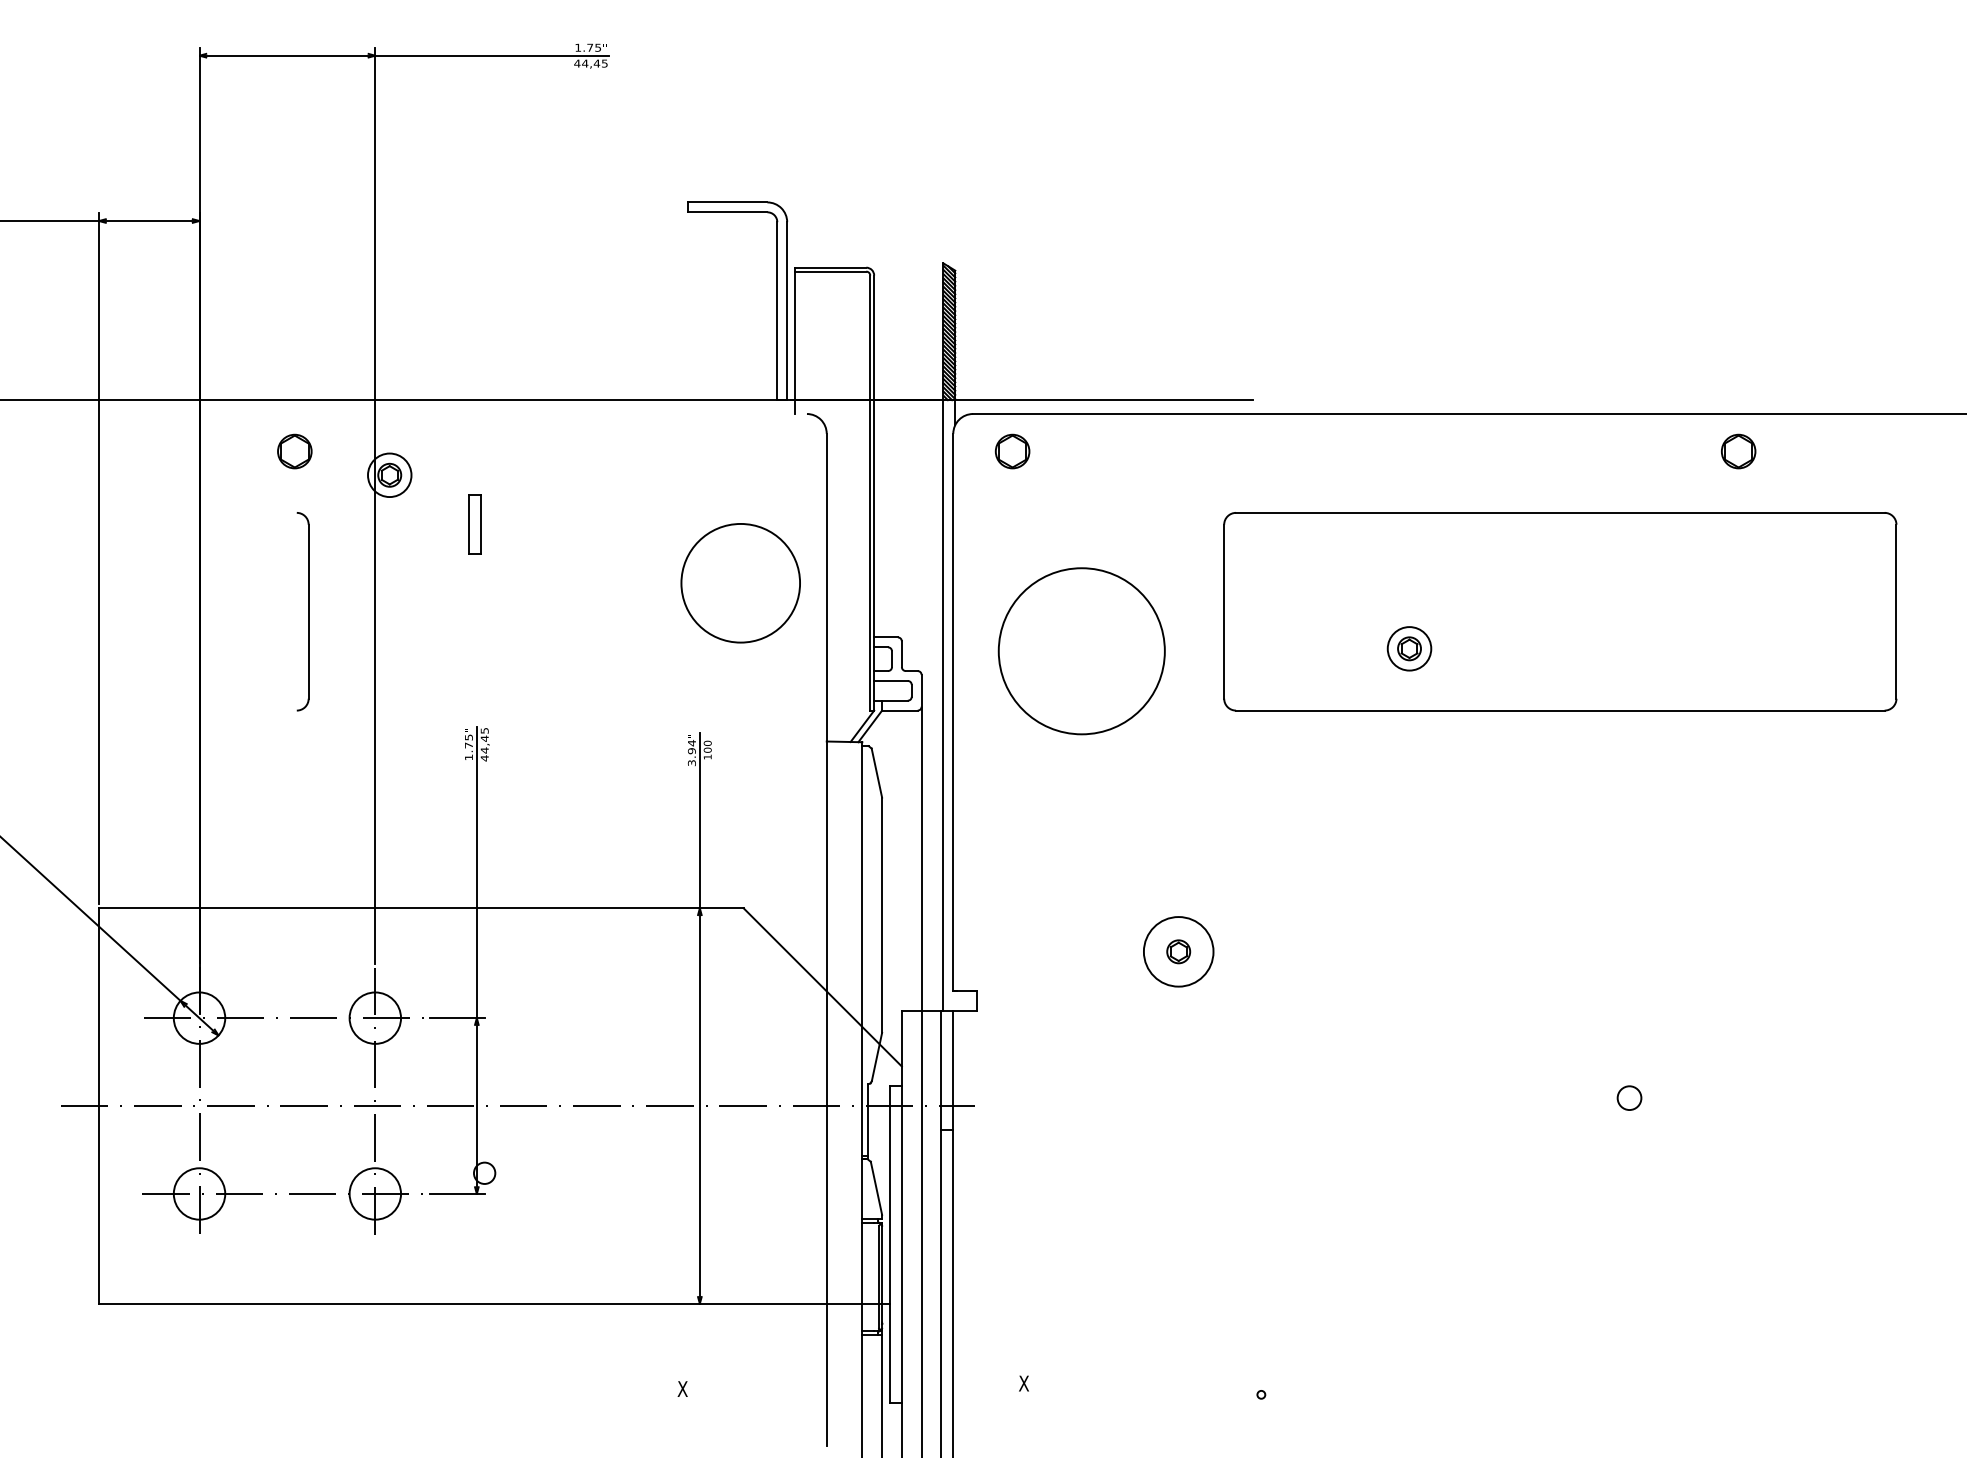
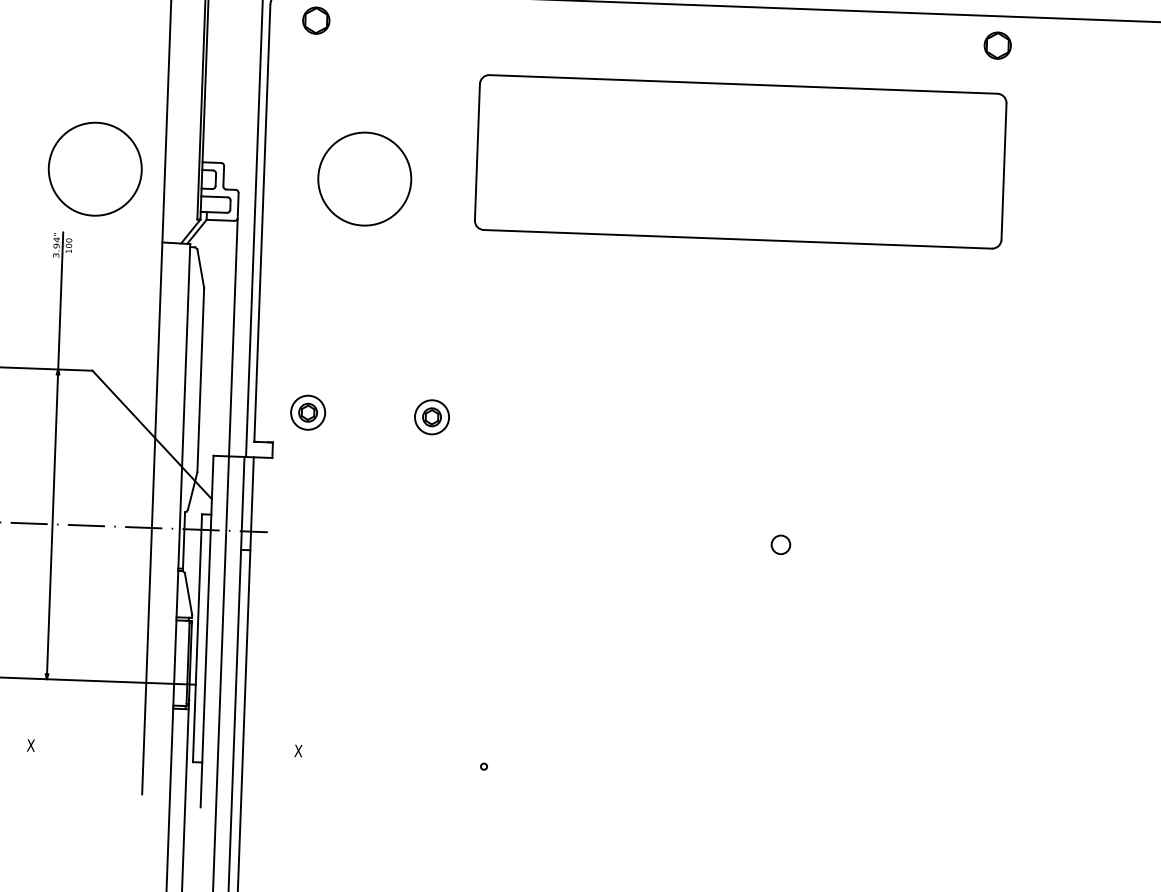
part: (1738, 451) -> (997, 45), moved
circle: (740, 583) -> (95, 169), moved
part: (1409, 648) -> (308, 412), moved
circle: (1081, 650) -> (364, 178), size x0.71
circle: (1178, 951) -> (431, 417), size x0.62

